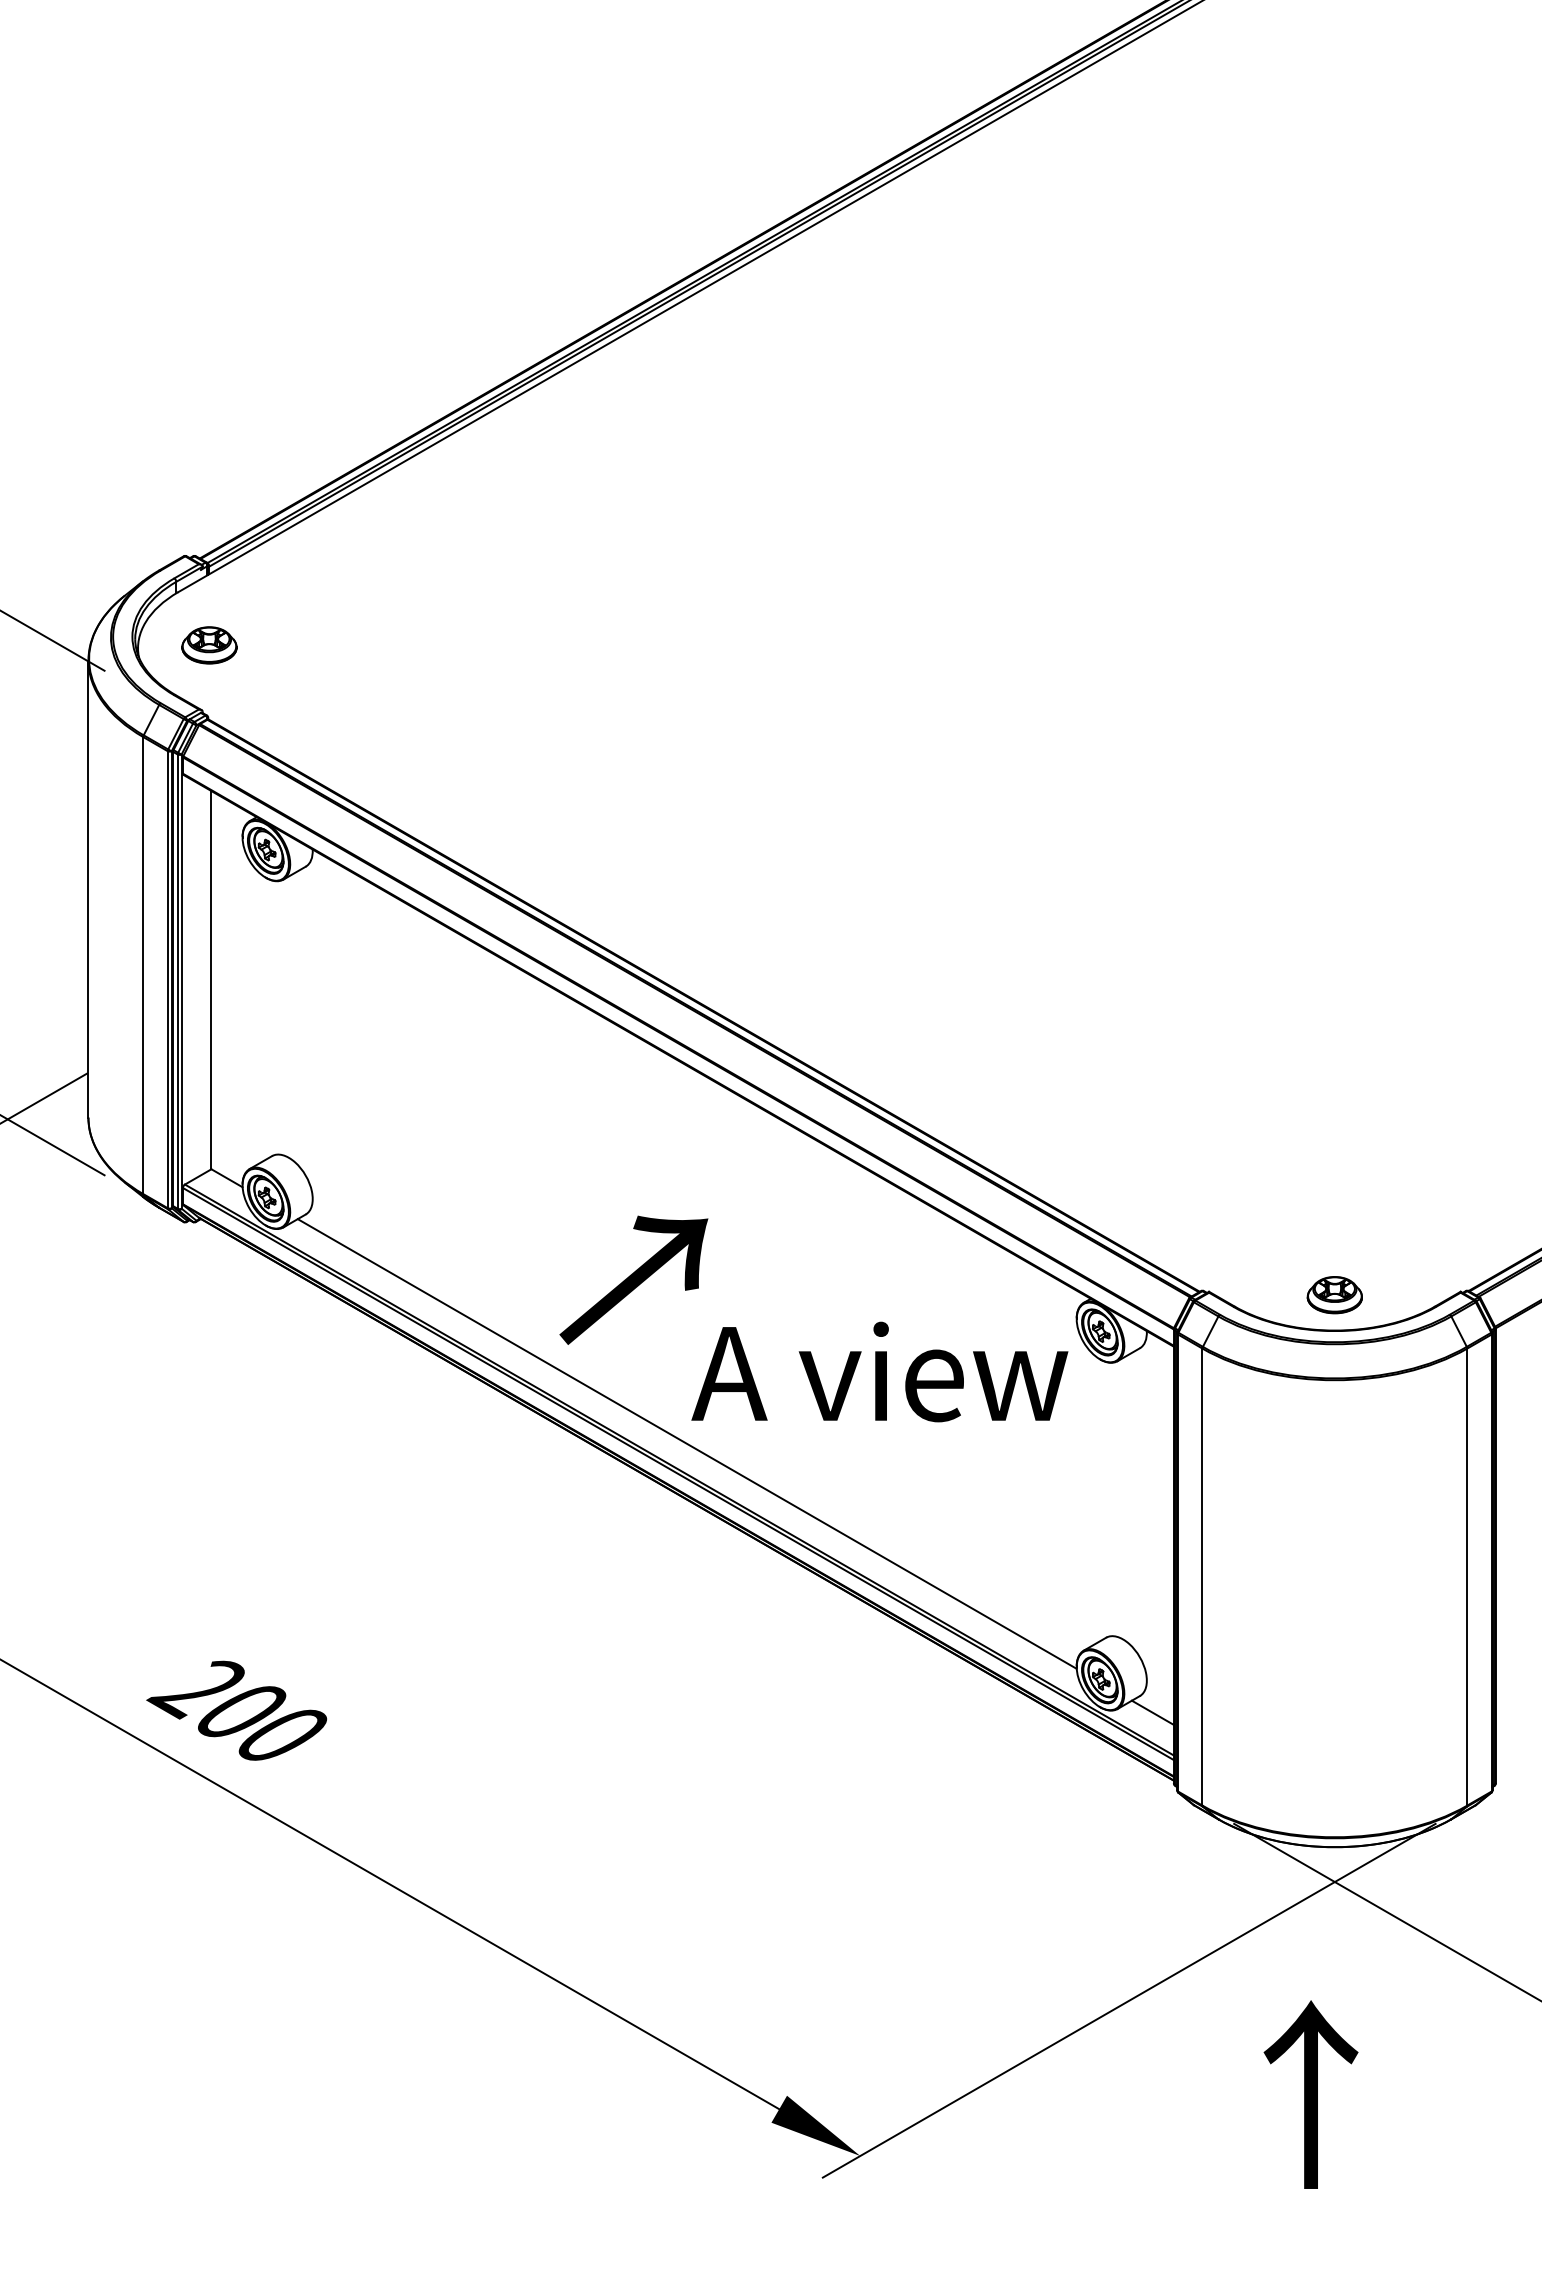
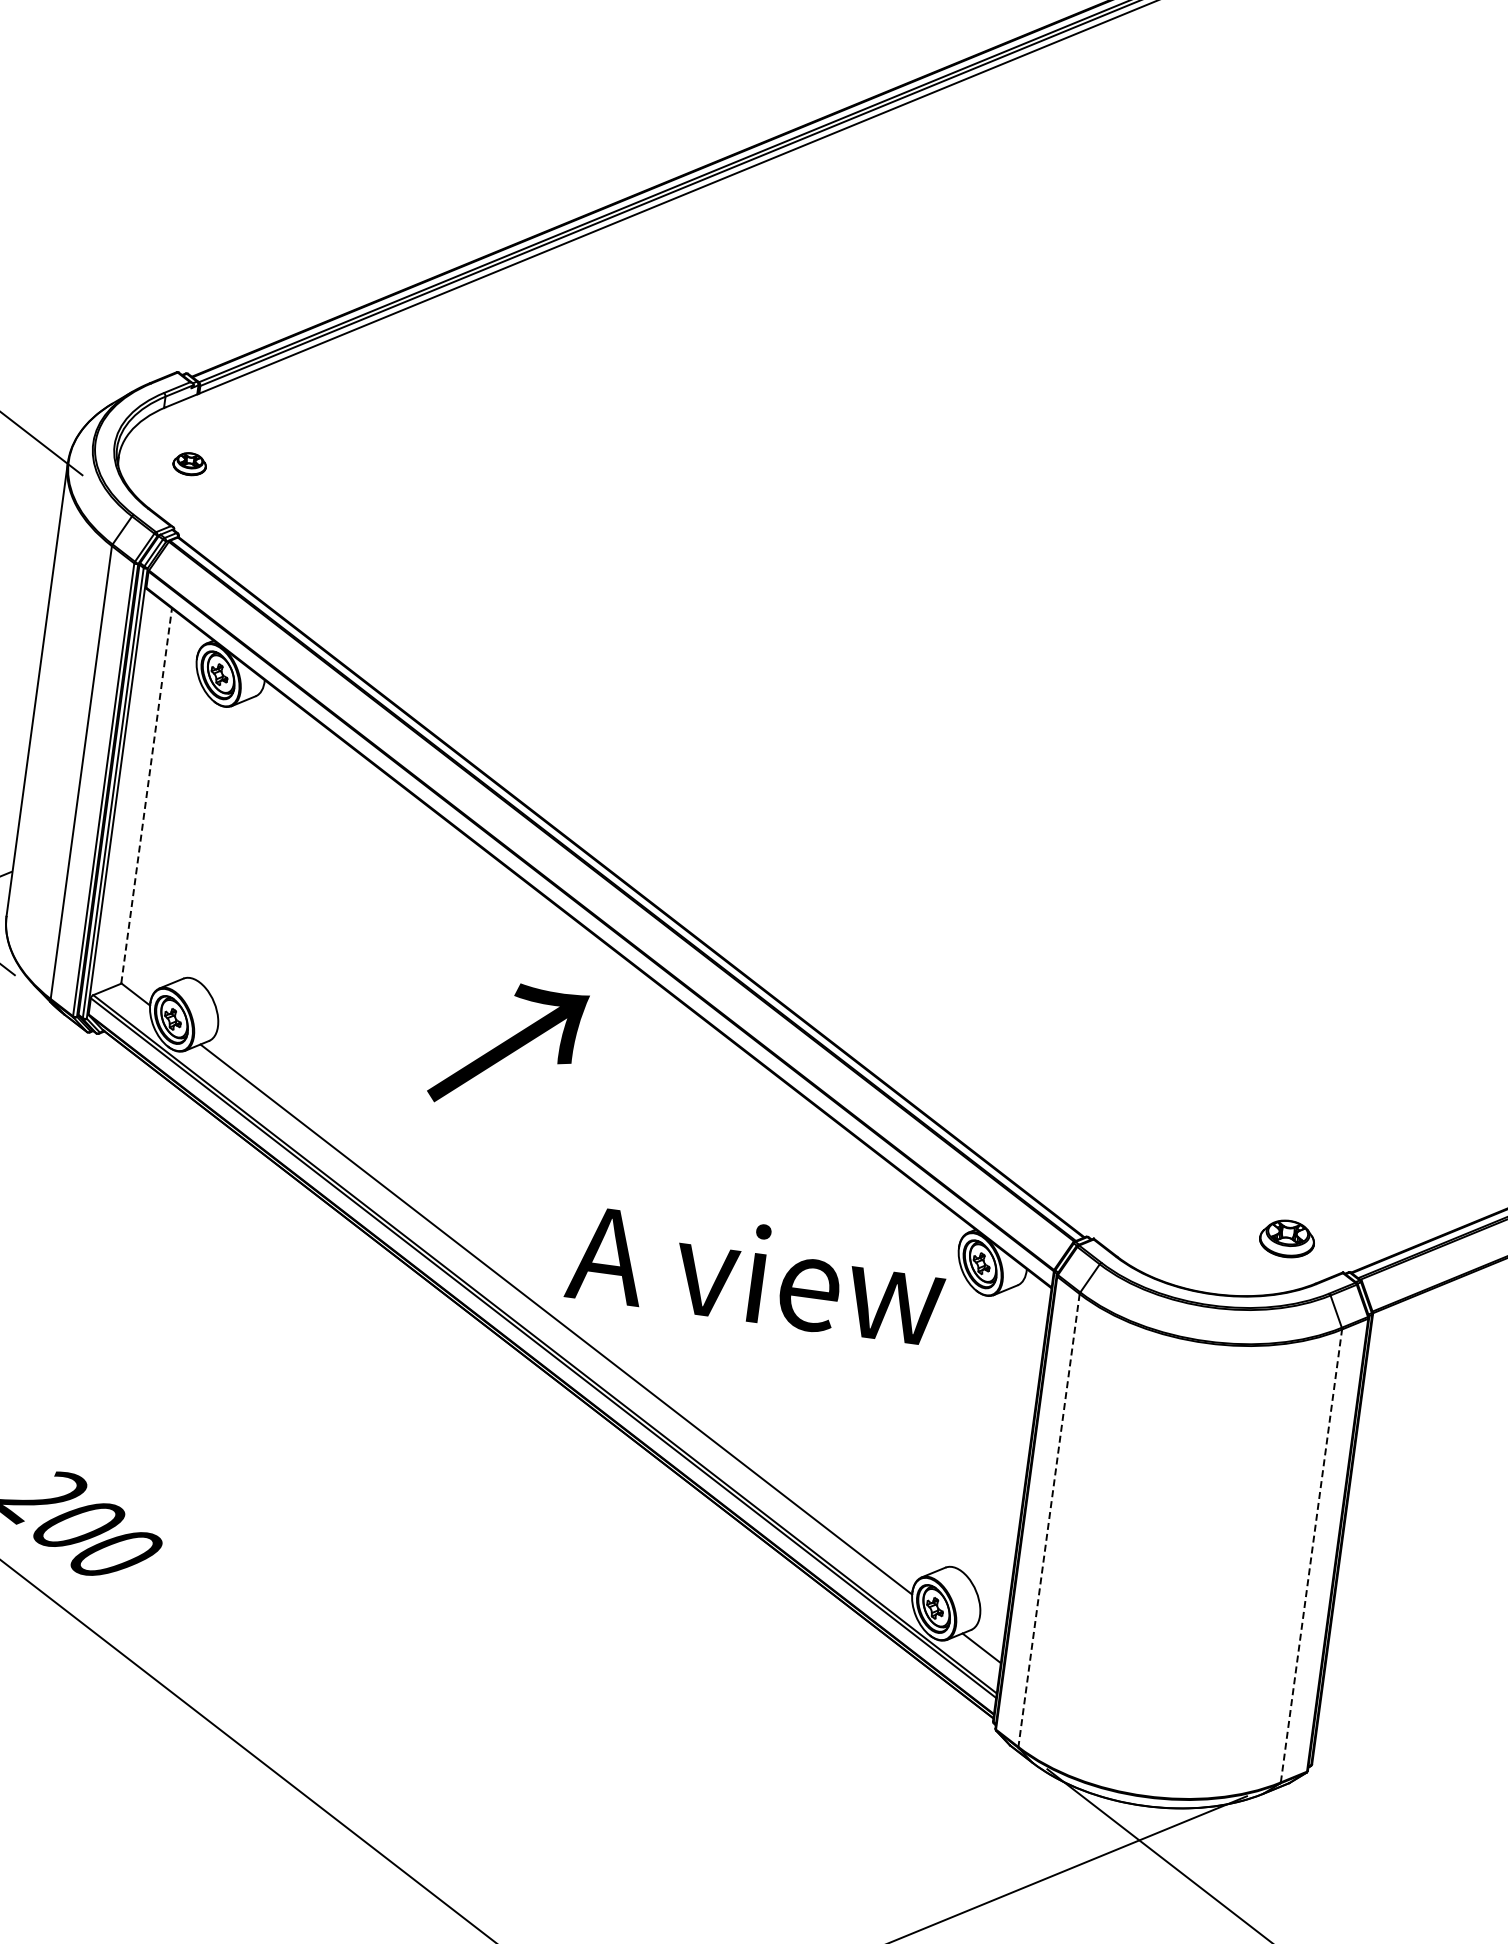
part: (209, 645) -> (189, 464), size x0.6
line: (211, 979) -> (147, 795), solid -> dashed
text: (633, 1279) -> (507, 1046), moved
part: (1334, 1295) -> (1286, 1239), moved
line: (1467, 1576) -> (1311, 1555), solid -> dashed
line: (1202, 1577) -> (1049, 1520), solid -> dashed

